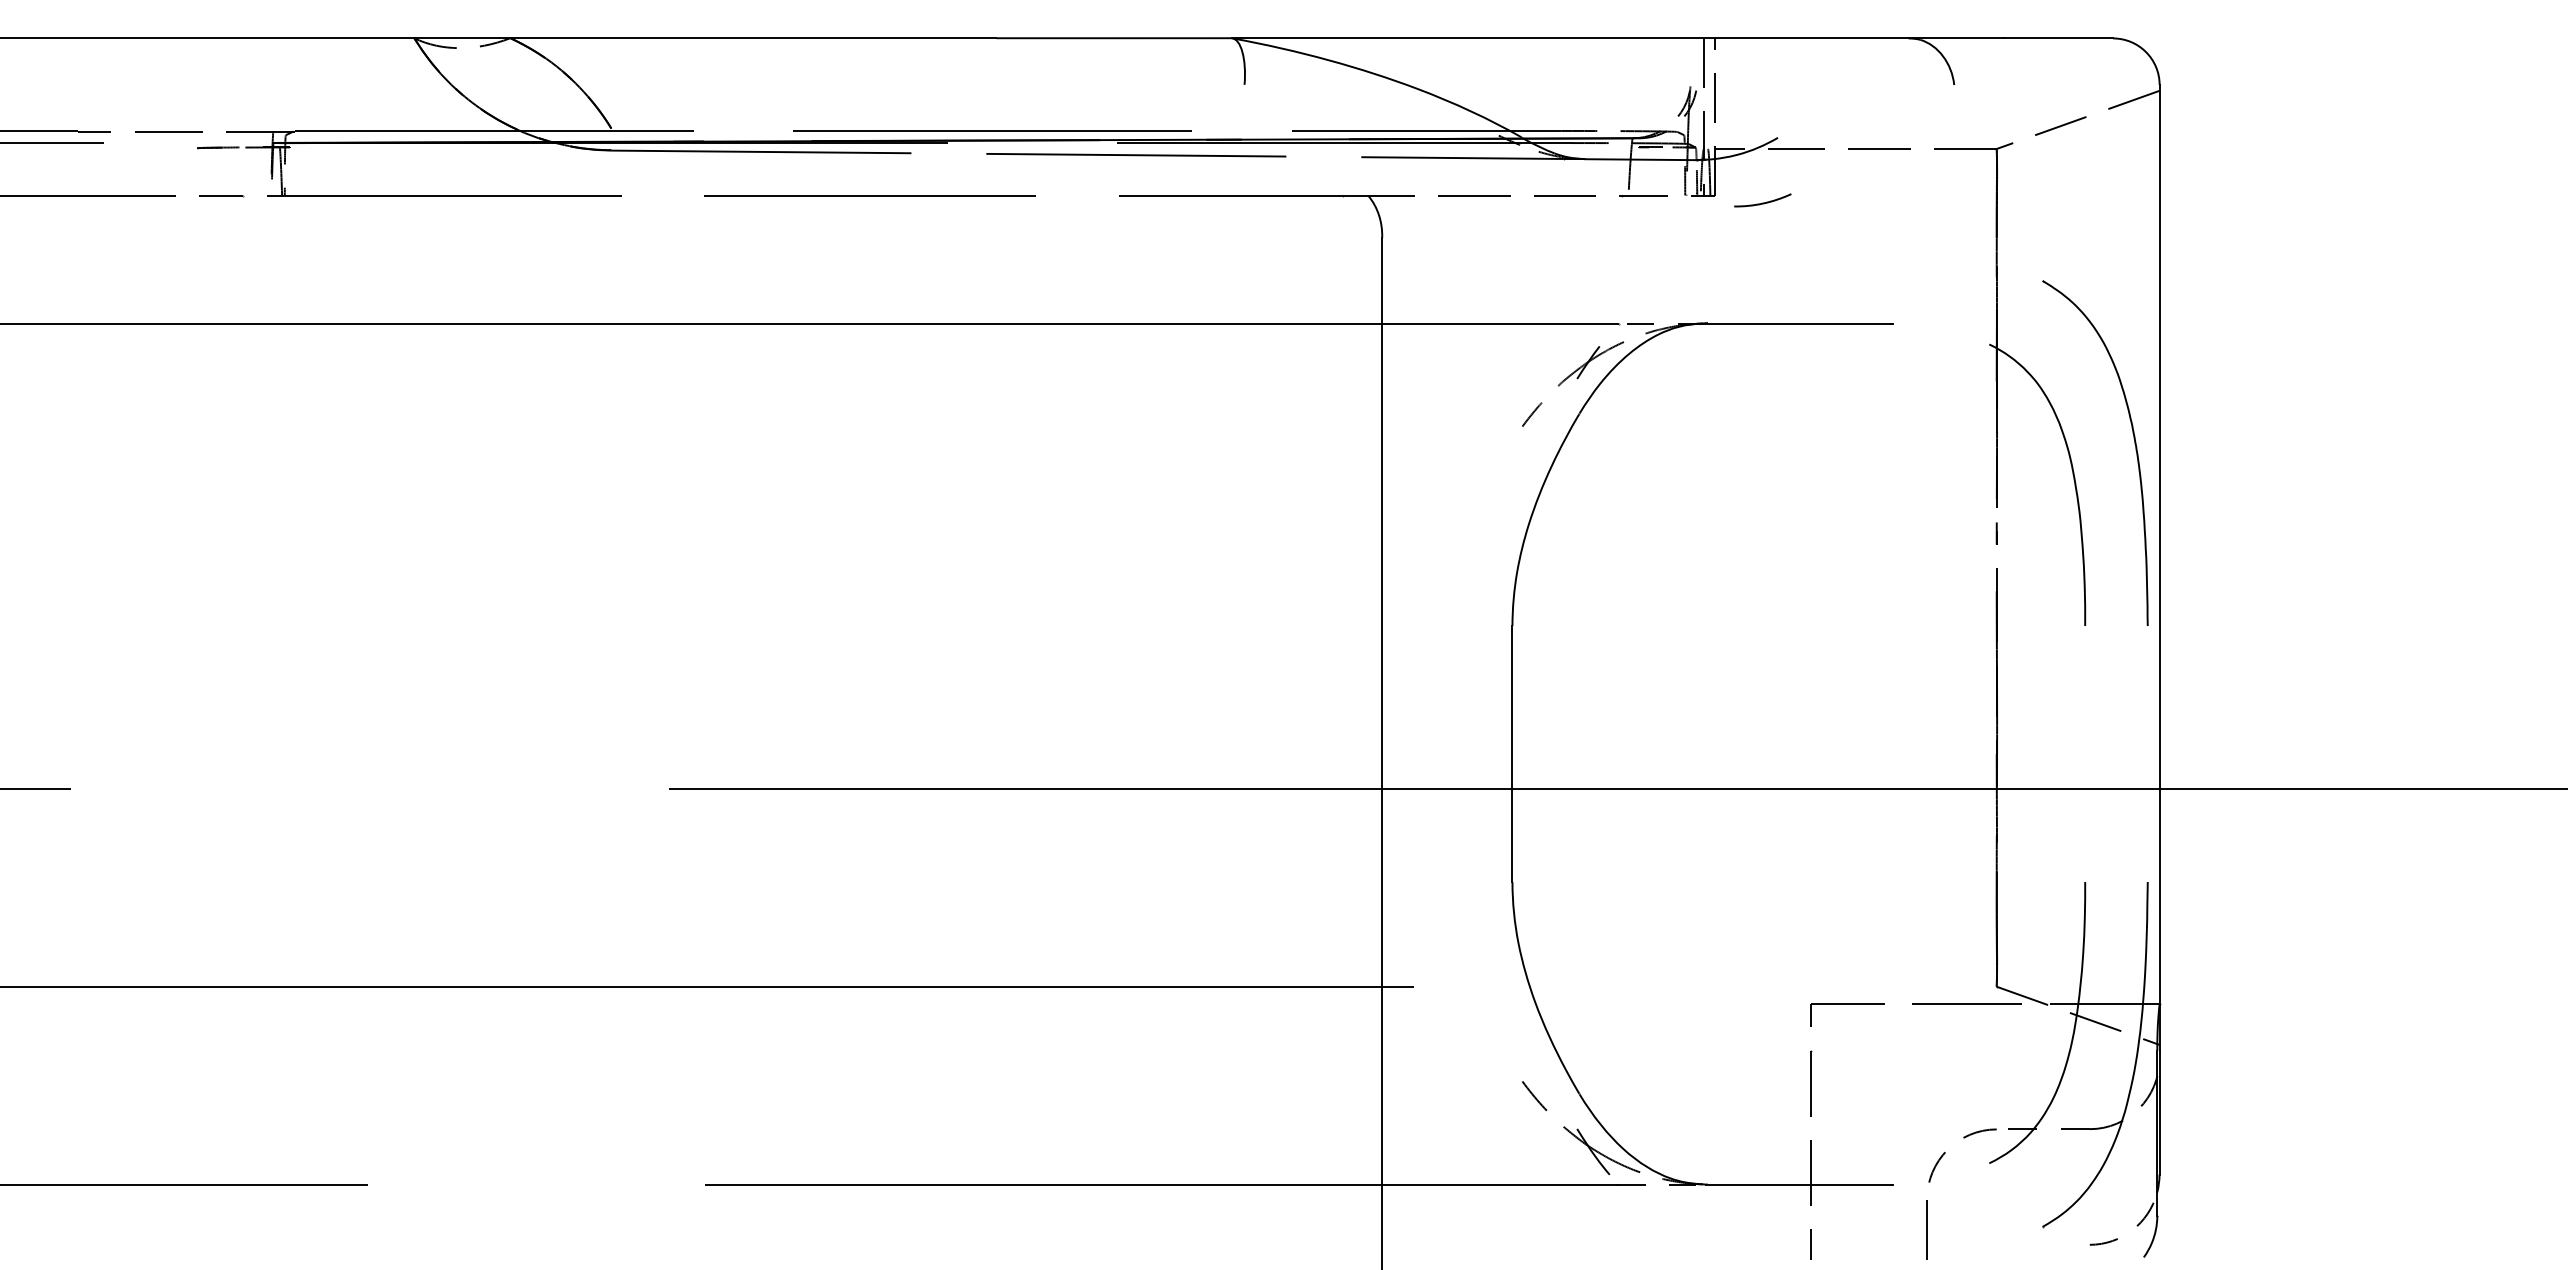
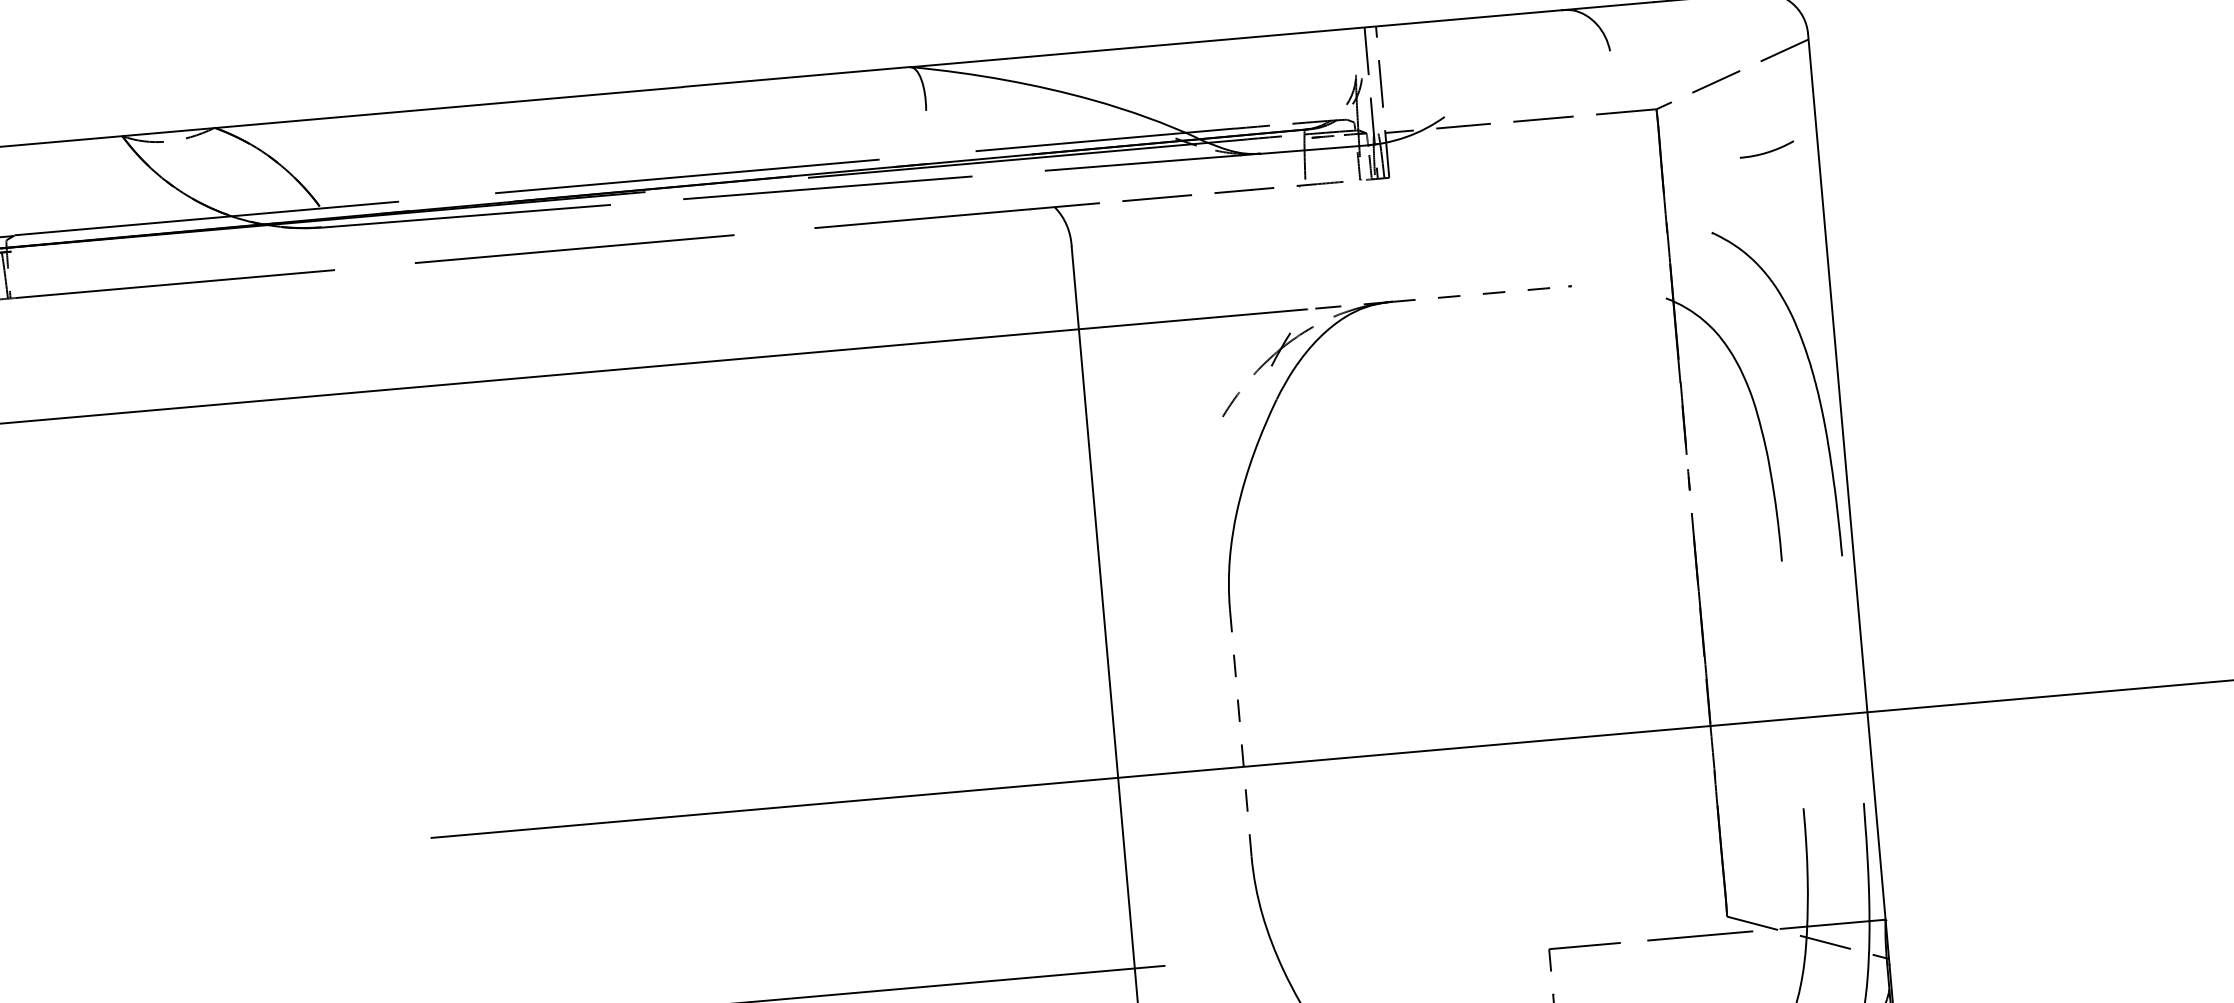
curve: (1762, 202) -> (1766, 151), moved
line: (1800, 323) -> (1482, 294), solid -> dashed
line: (1512, 754) -> (1240, 733), solid -> dashed

